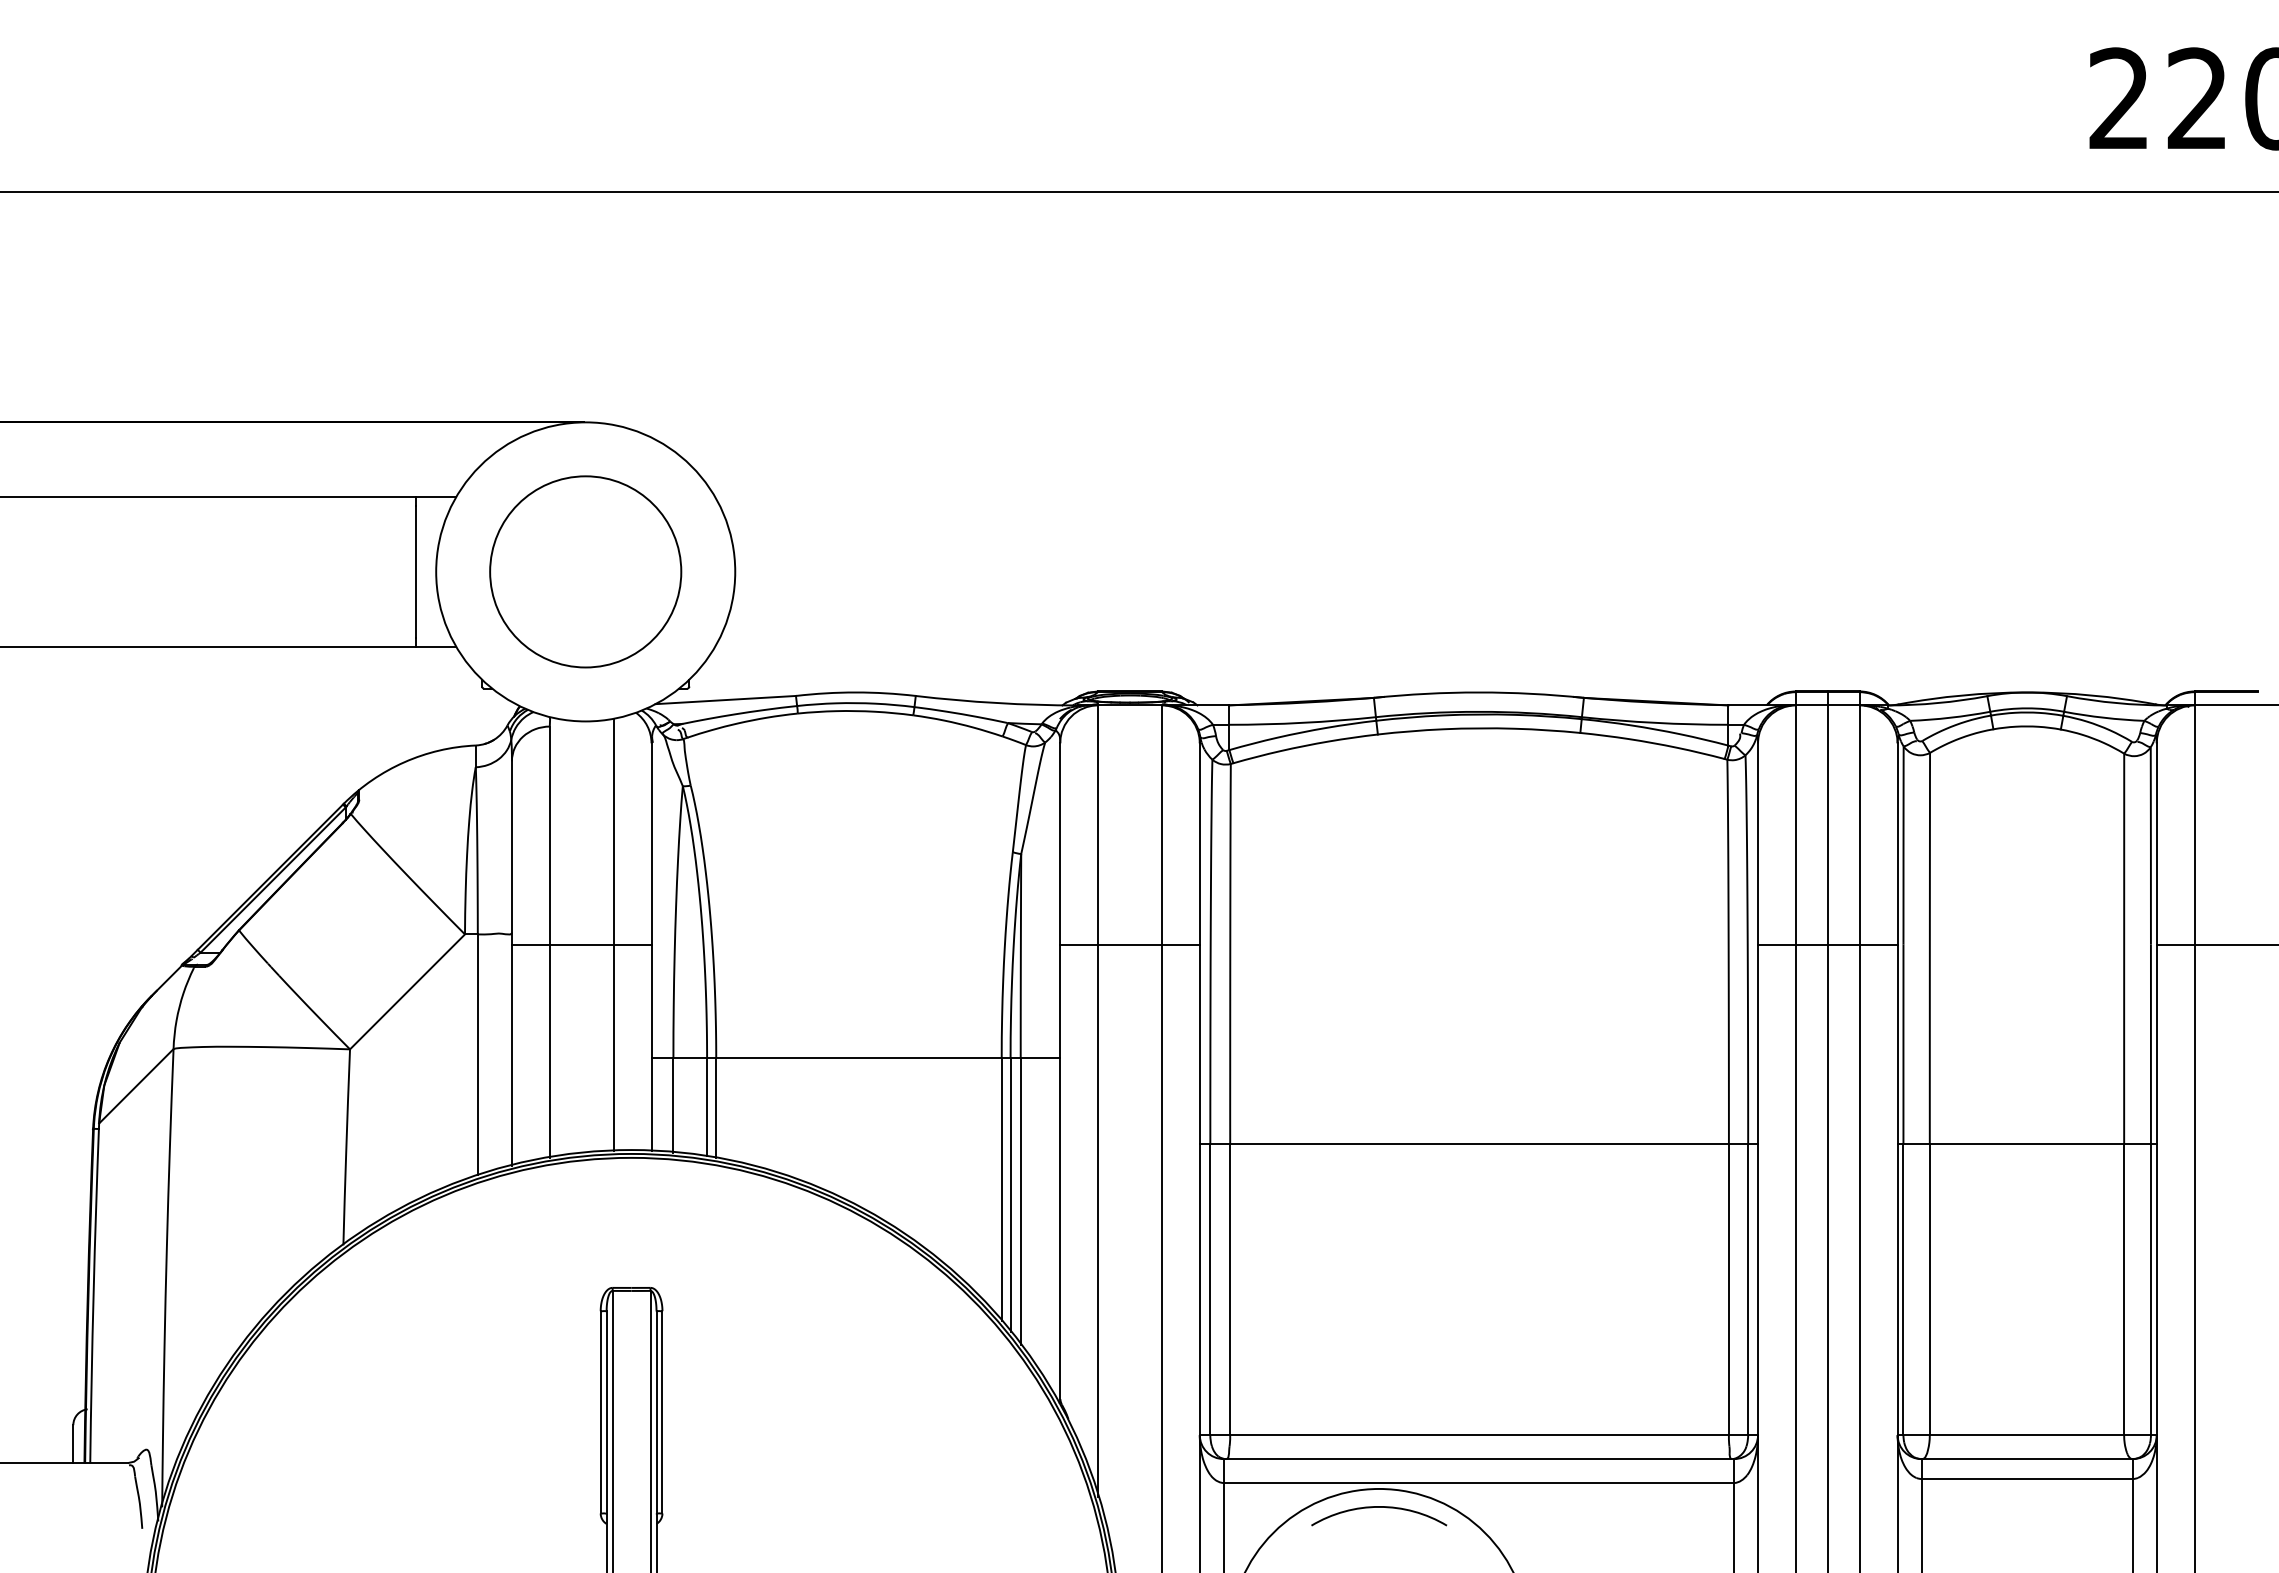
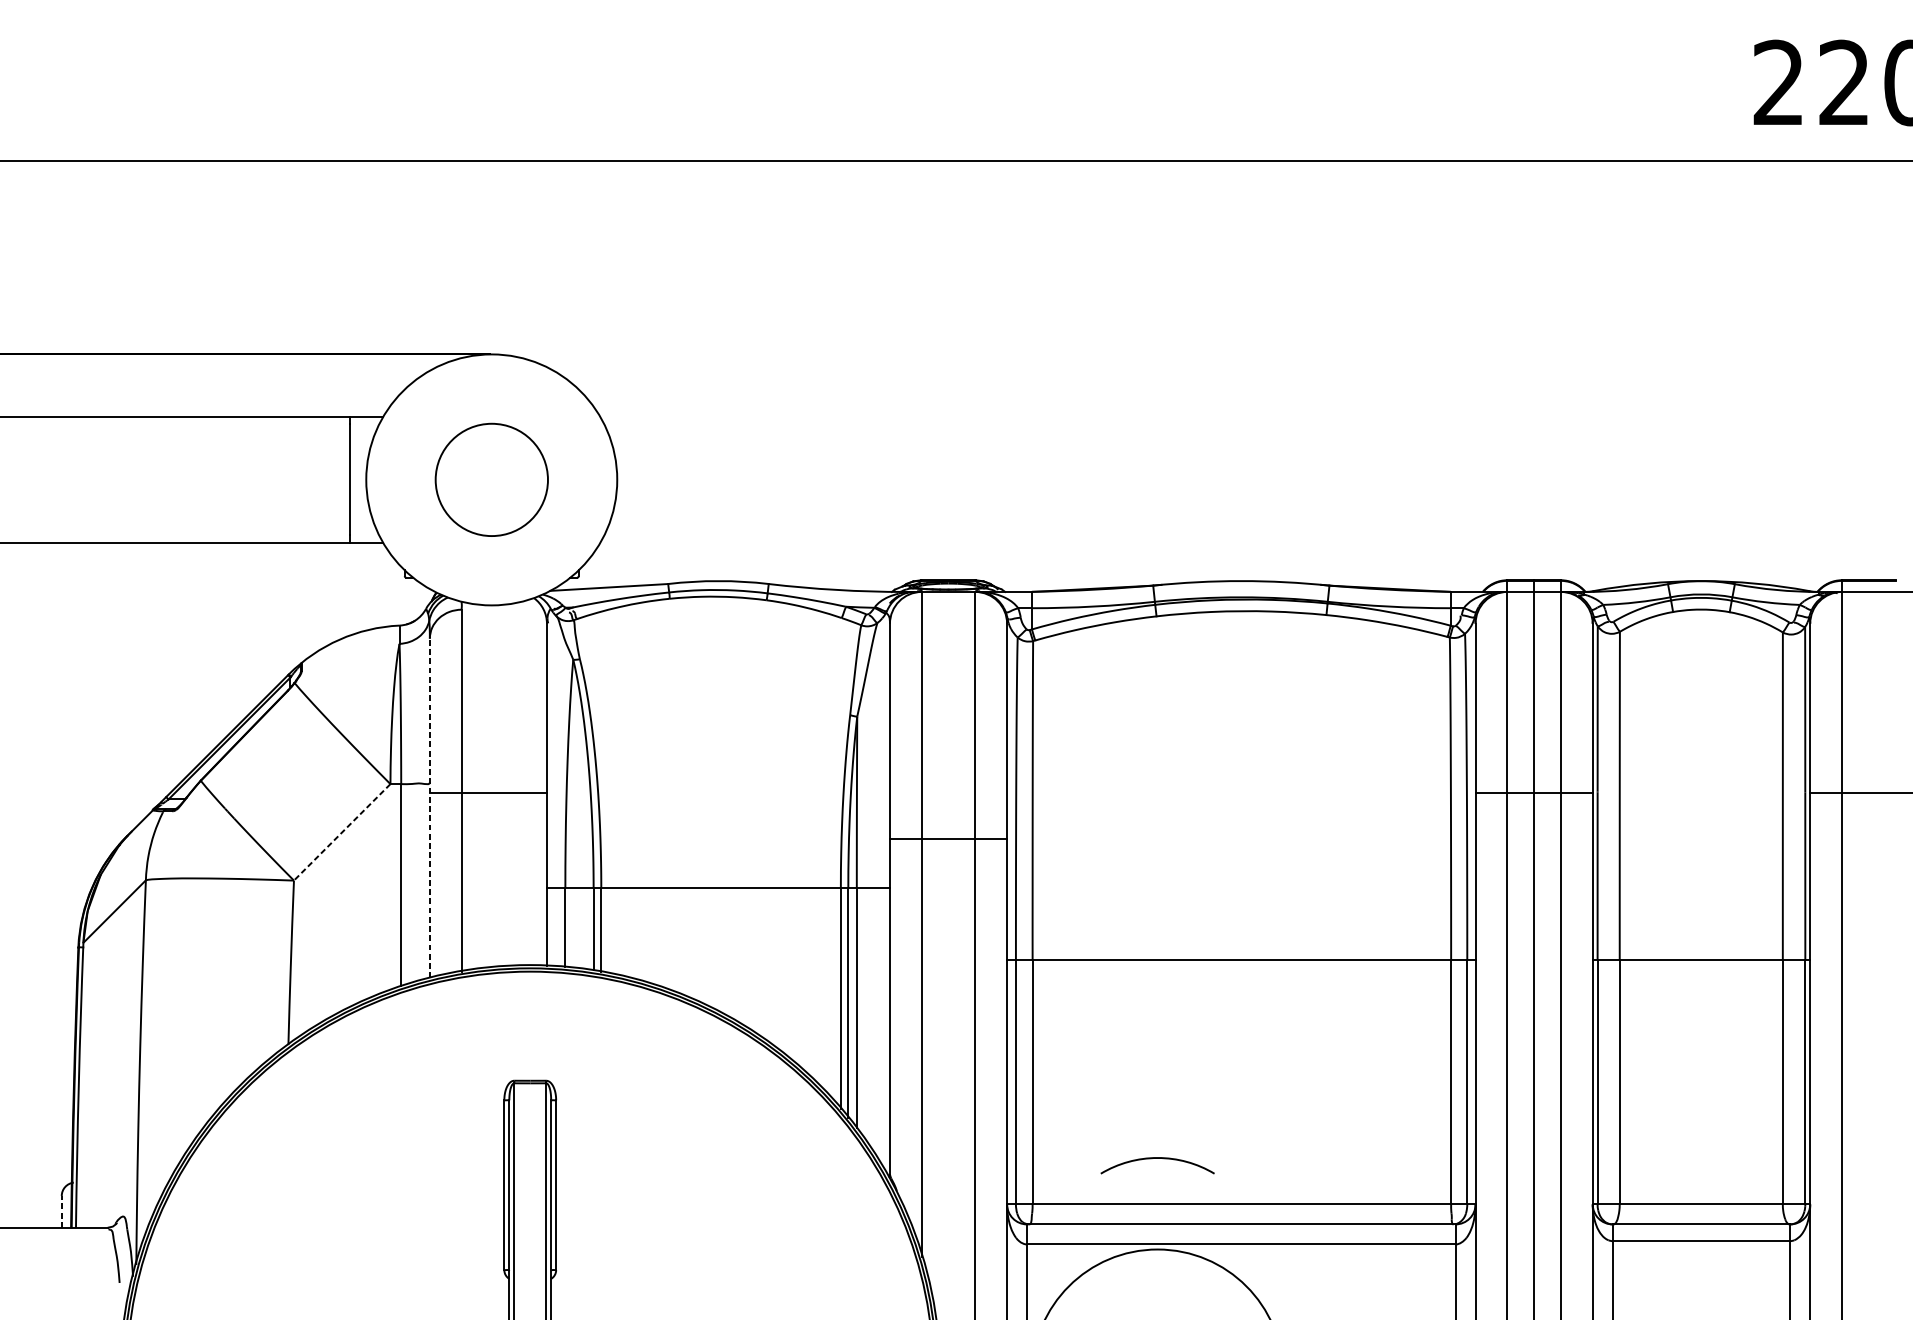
circle: (585, 571) -> (491, 479), size x0.7
line: (613, 934) -> (515, 784), removed
line: (1129, 944) -> (948, 838), moved
line: (511, 962) -> (429, 807), solid -> dashed
line: (407, 992) -> (342, 832), solid -> dashed
line: (73, 1444) -> (61, 1212), solid -> dashed
arc: (1379, 1507) -> (1157, 1158), moved

